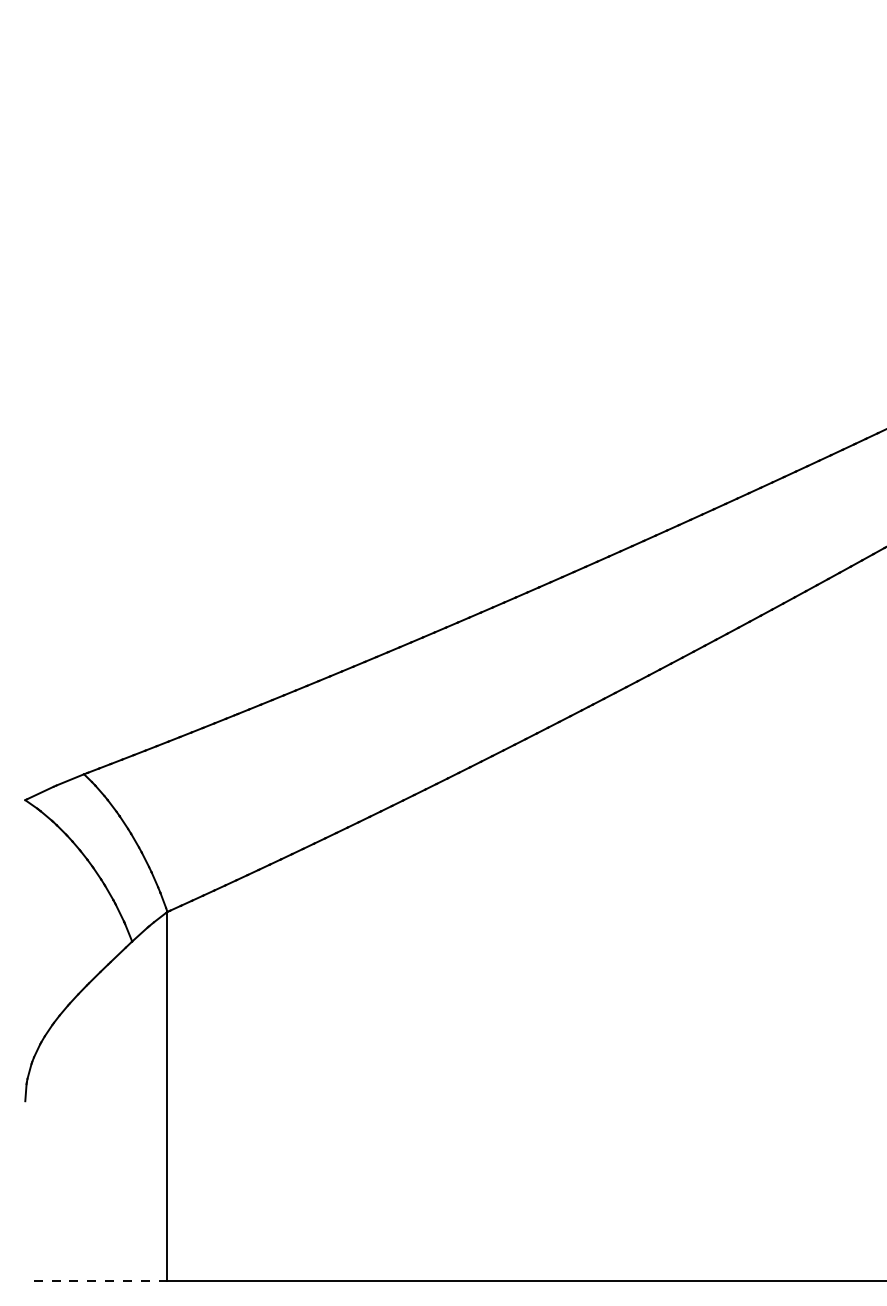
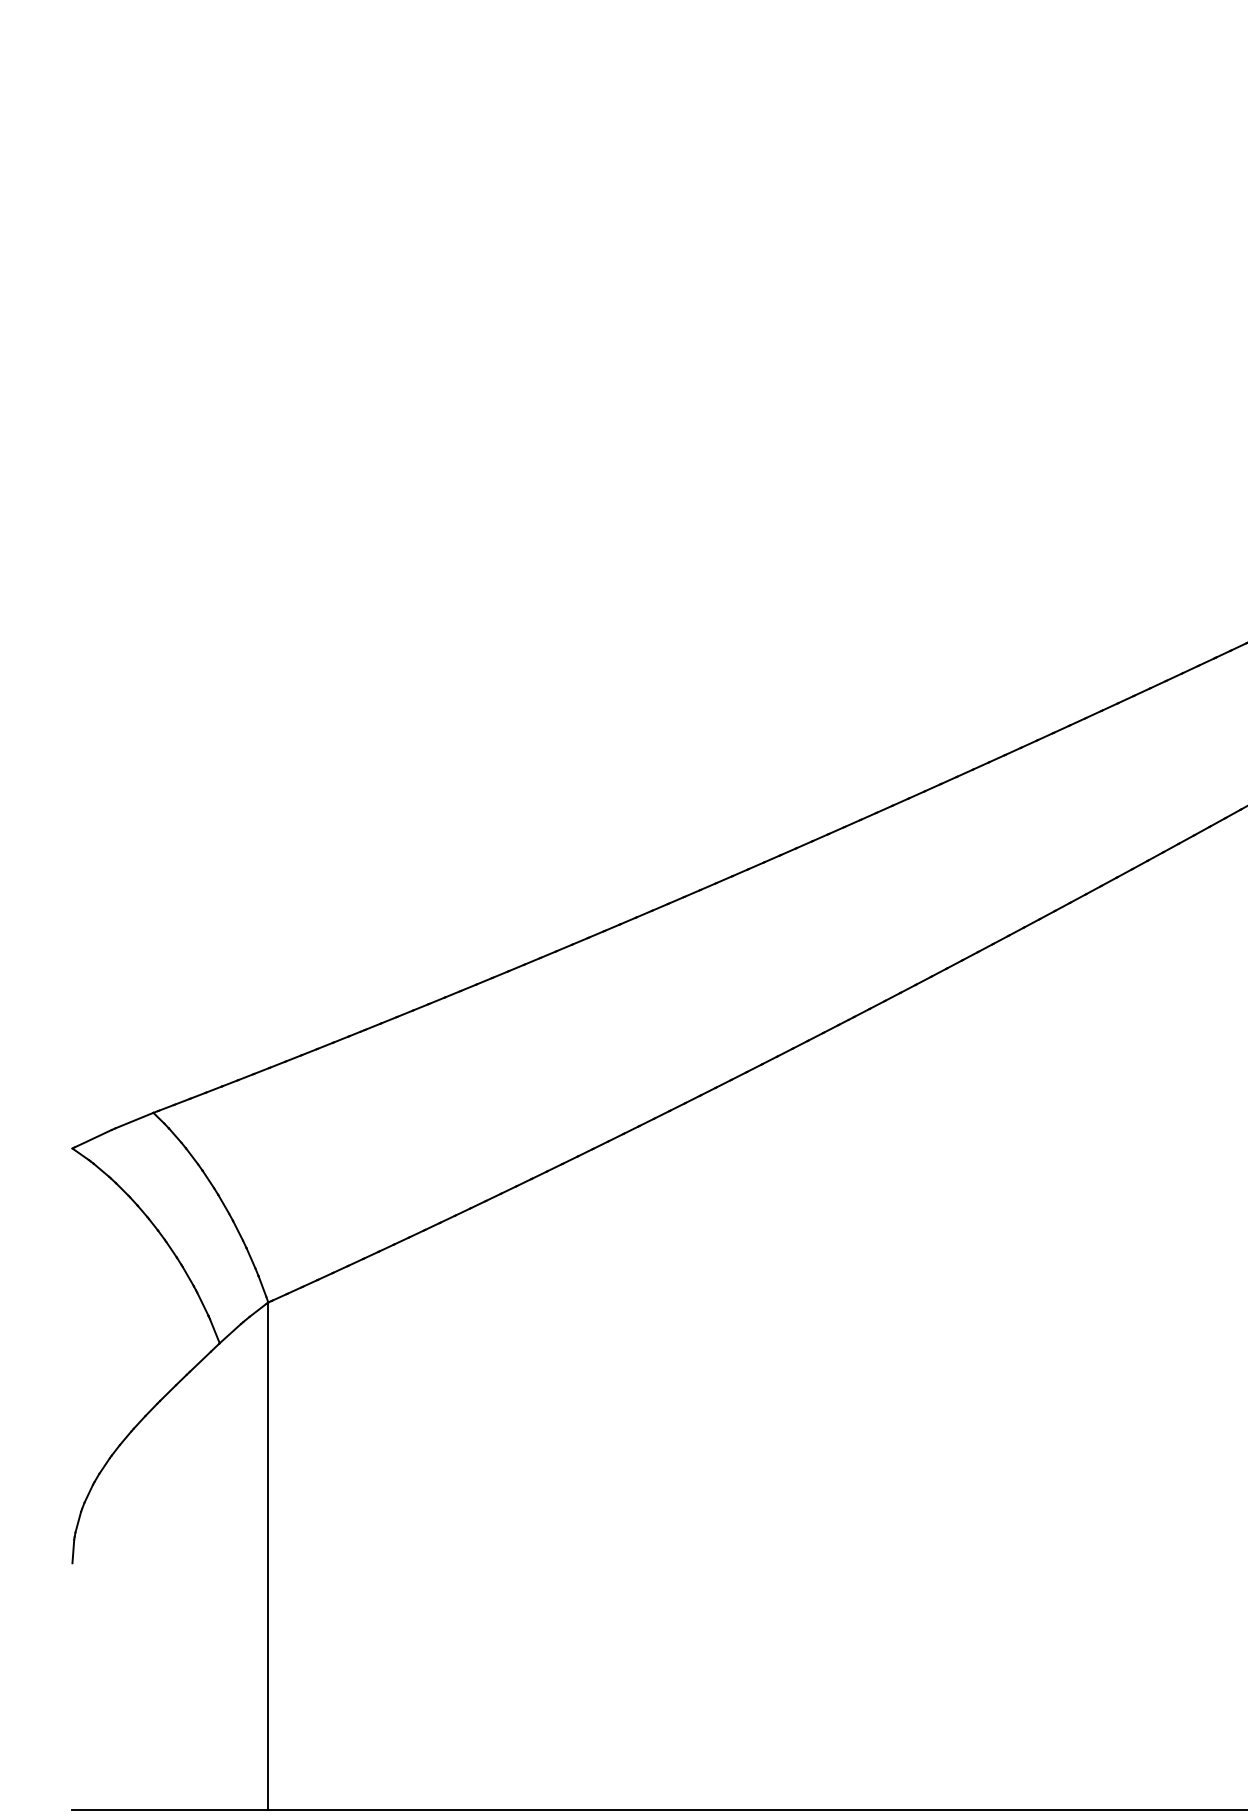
line: (96, 1280) -> (170, 1810), dashed -> solid

